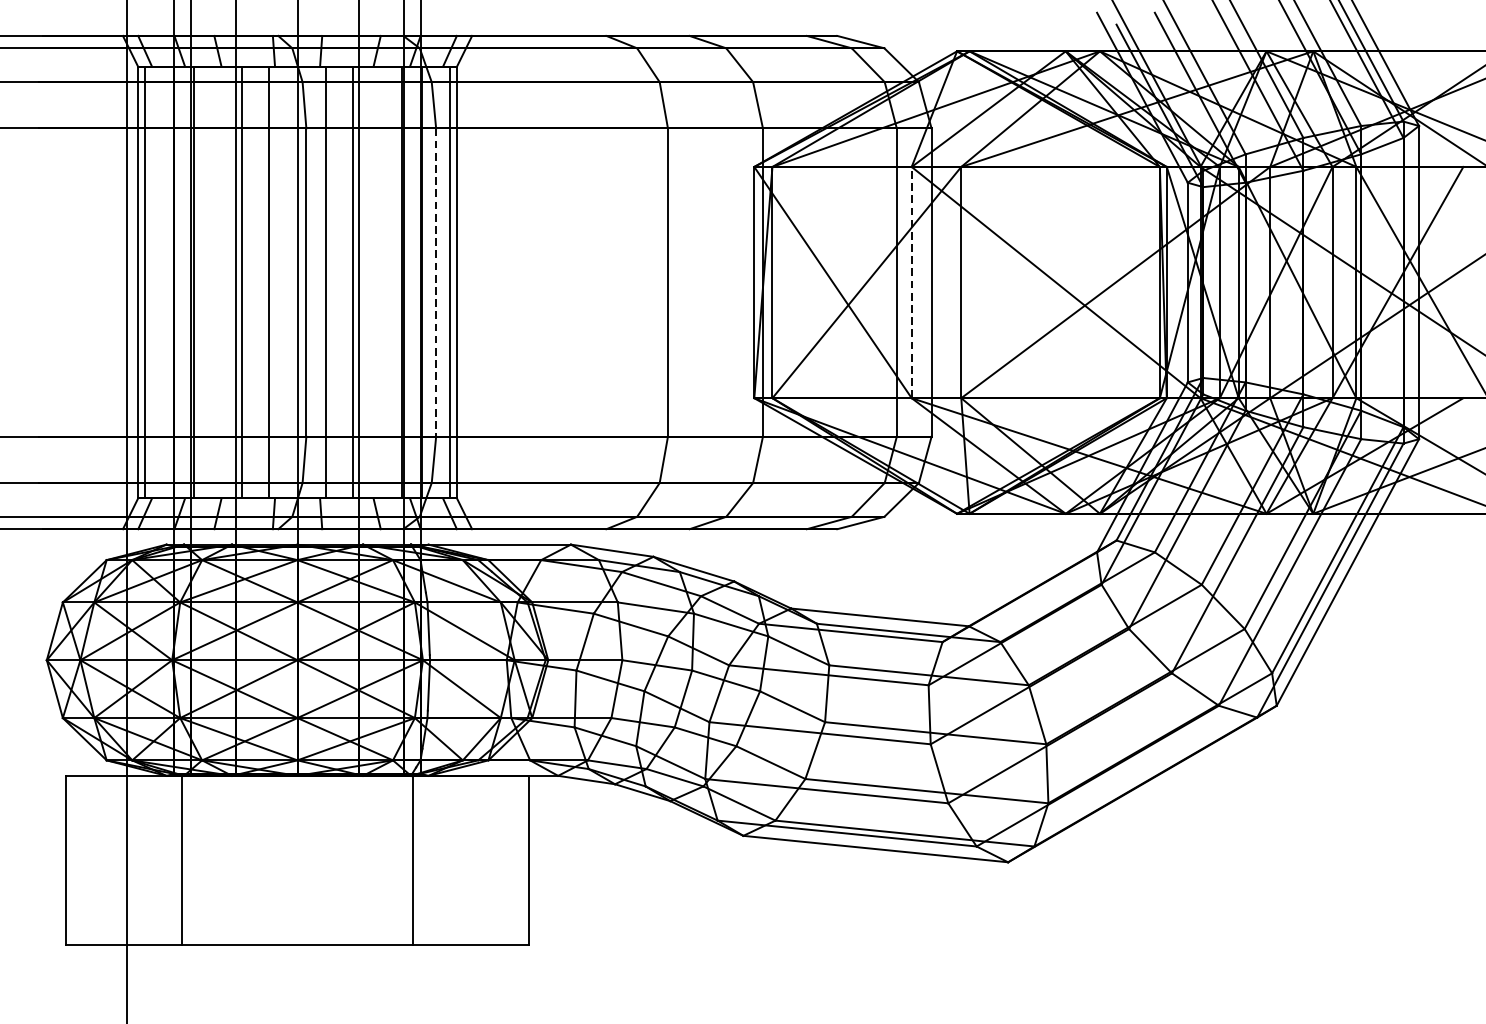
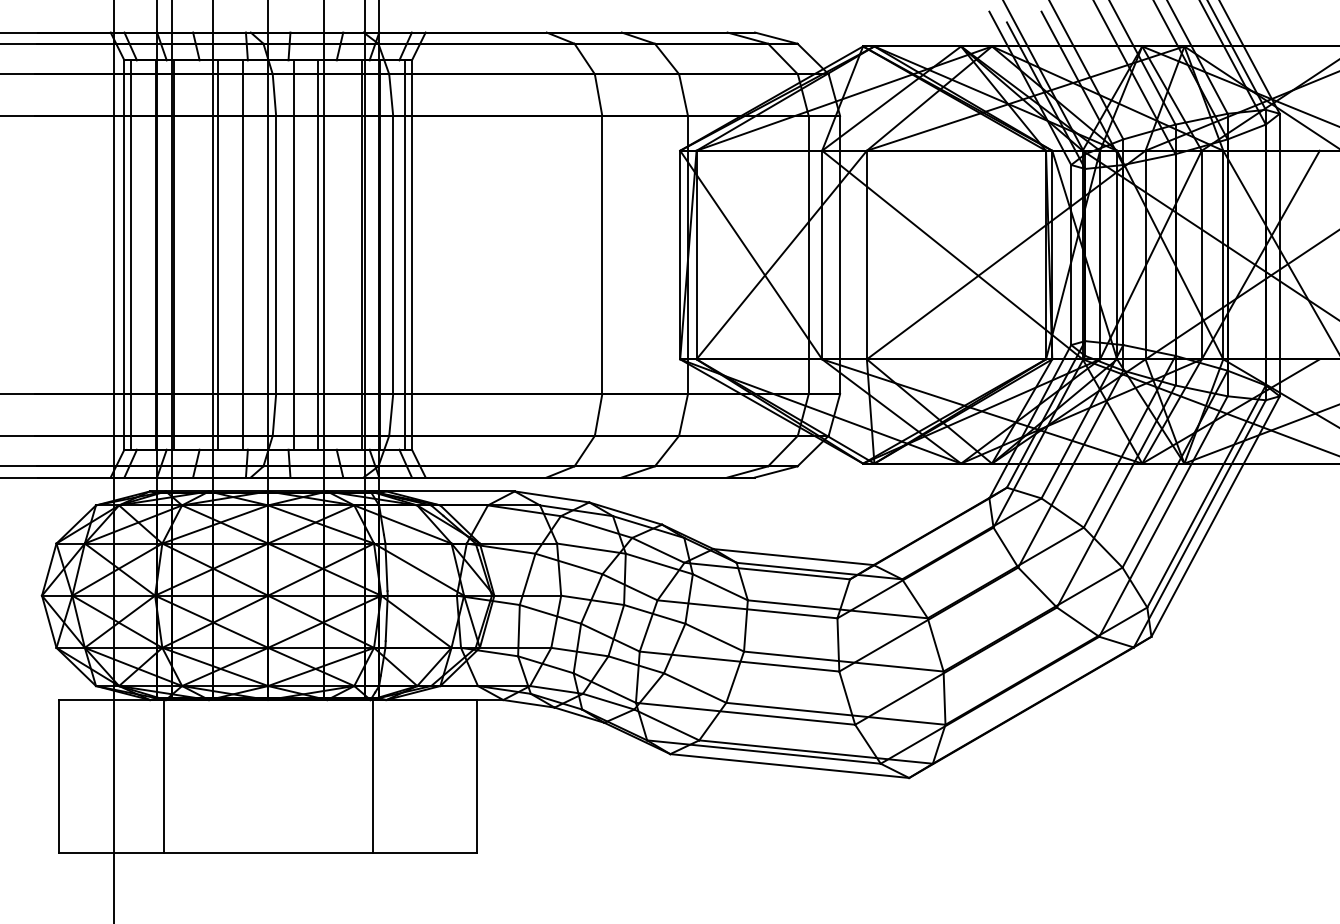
line: (912, 281) -> (822, 254), dashed -> solid
line: (436, 283) -> (393, 255), dashed -> solid

